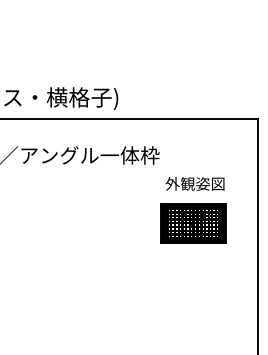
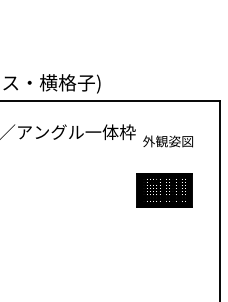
text: (194, 183) -> (167, 141), moved

